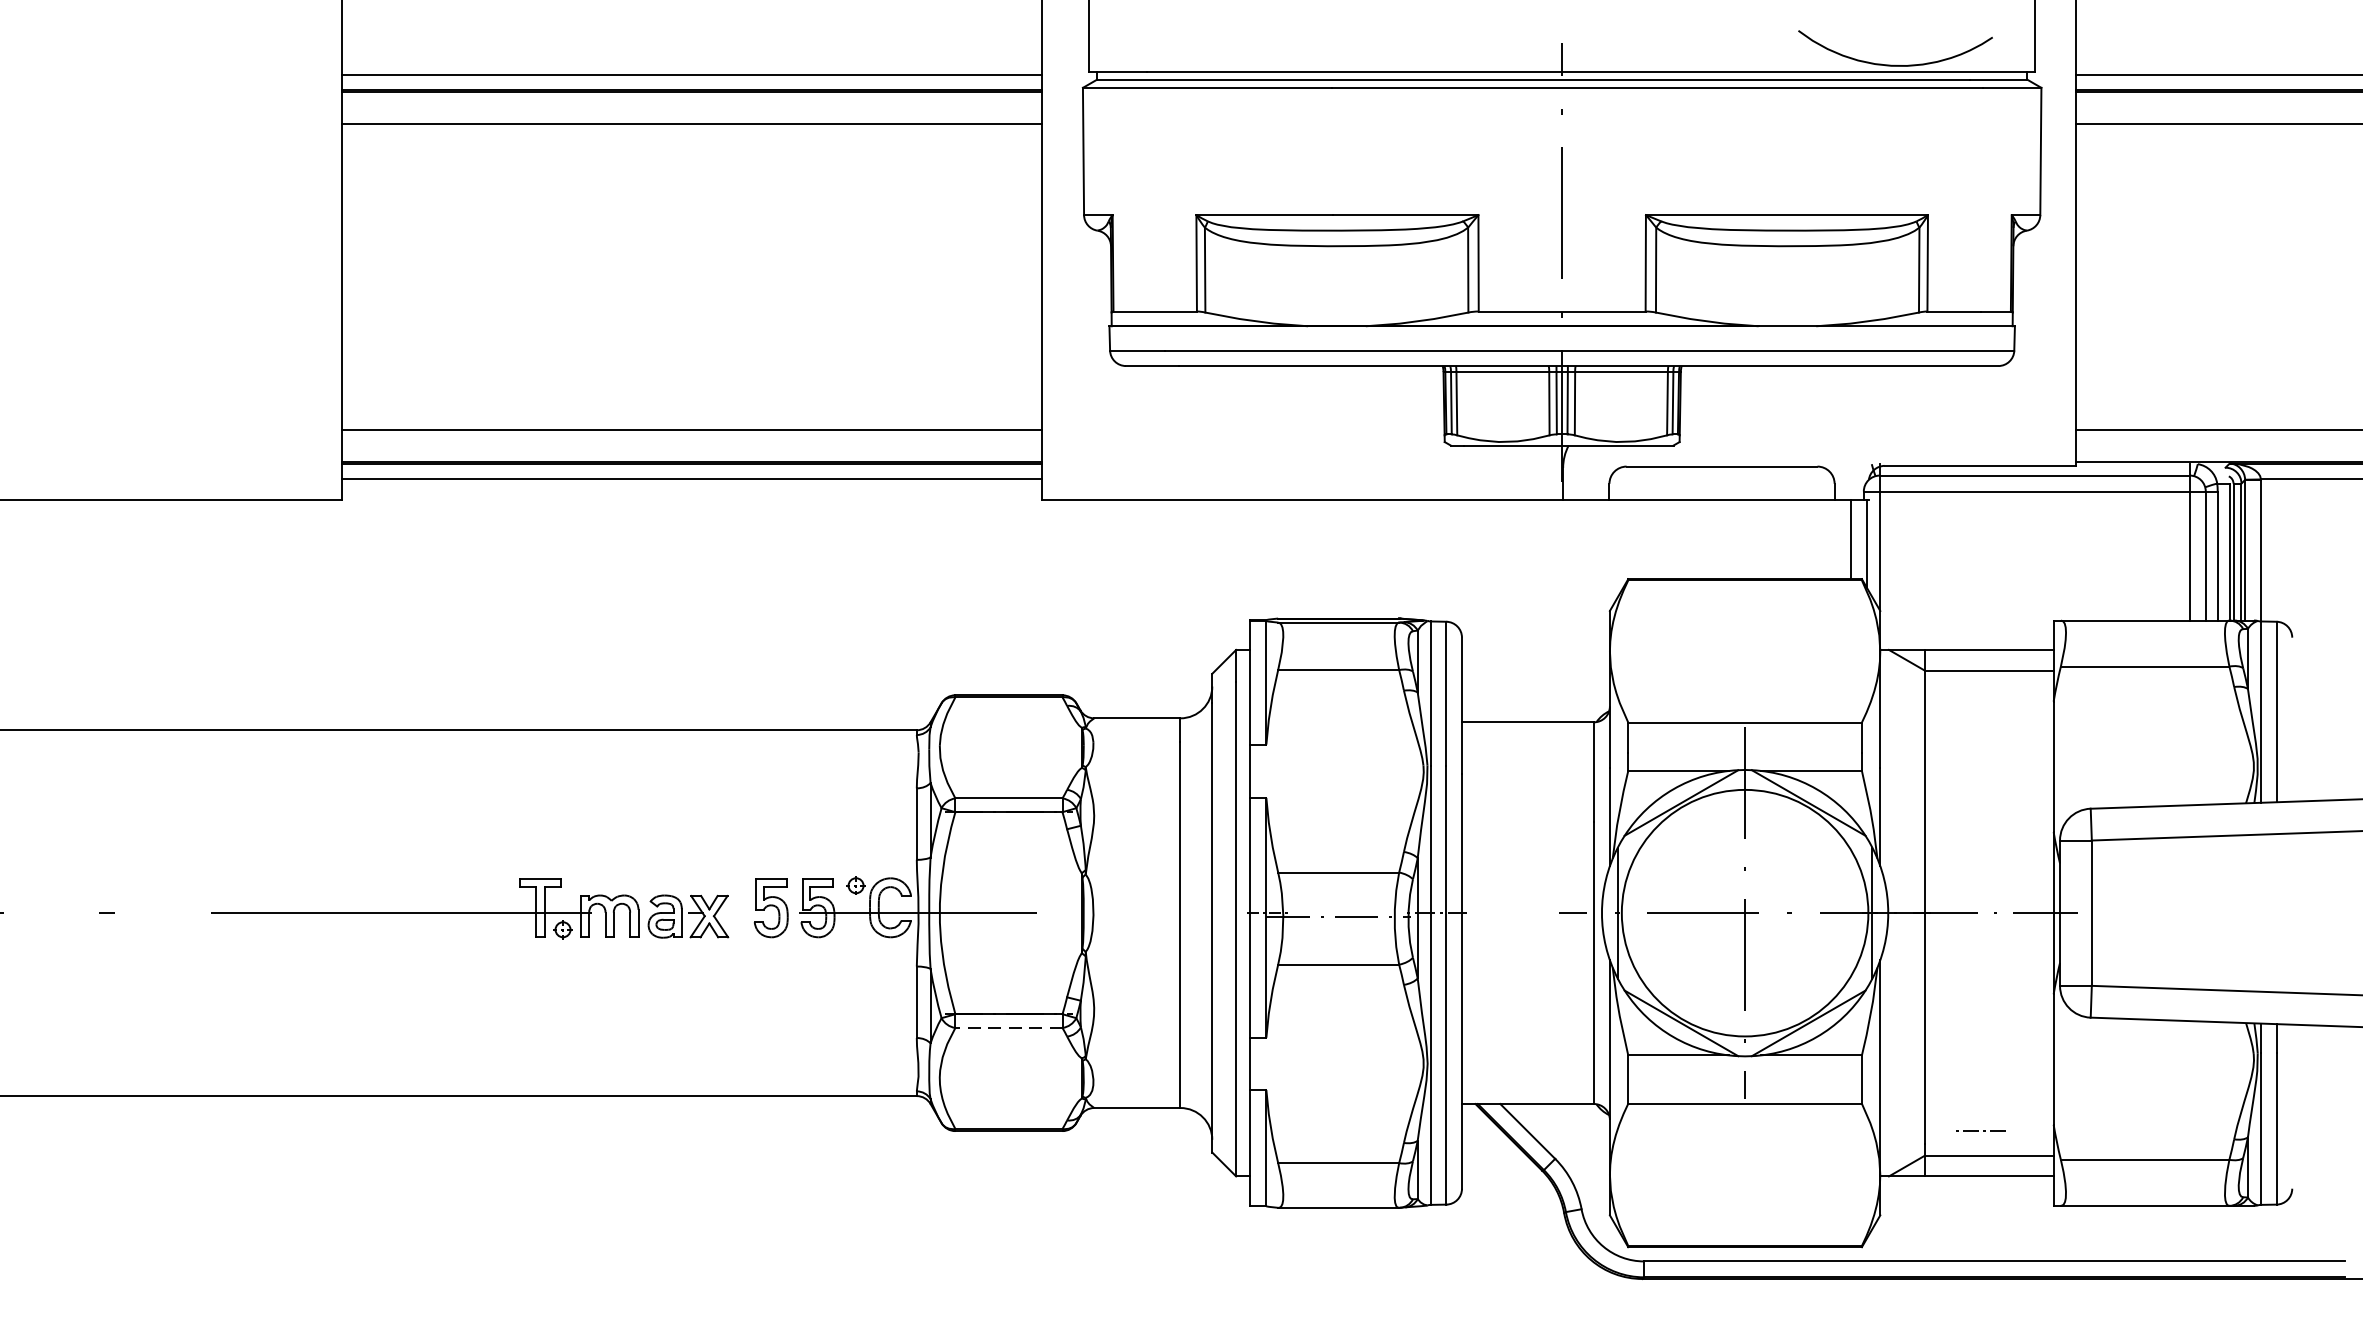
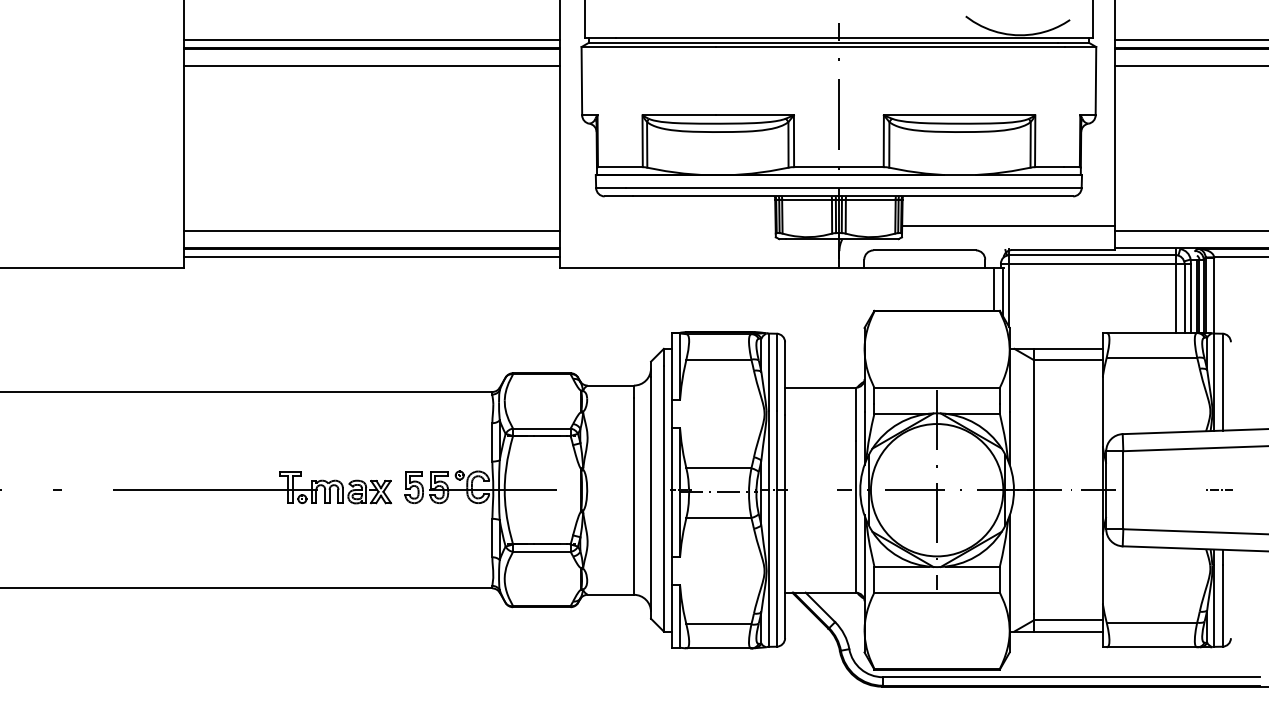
line: (1878, 420) -> (1008, 225), added
line: (1008, 1027) -> (541, 551), dashed -> solid
line: (1978, 1129) -> (1218, 489), moved

